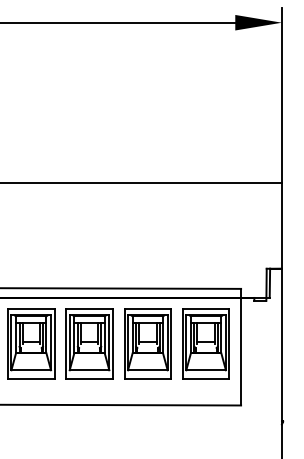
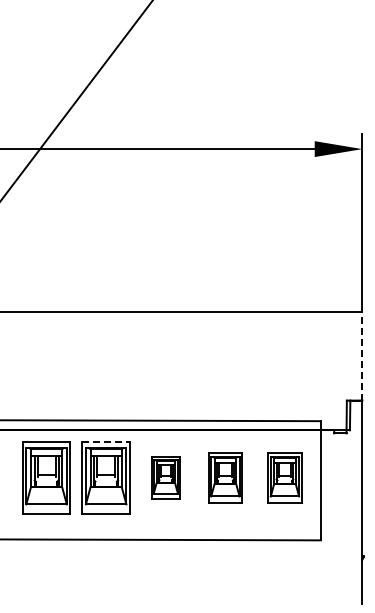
line: (282, 224) -> (362, 355), solid -> dashed
line: (31, 309) -> (106, 442), solid -> dashed
part: (89, 343) -> (165, 477), size x0.6
part: (147, 343) -> (225, 477), size x0.7
part: (205, 343) -> (284, 477), size x0.7

